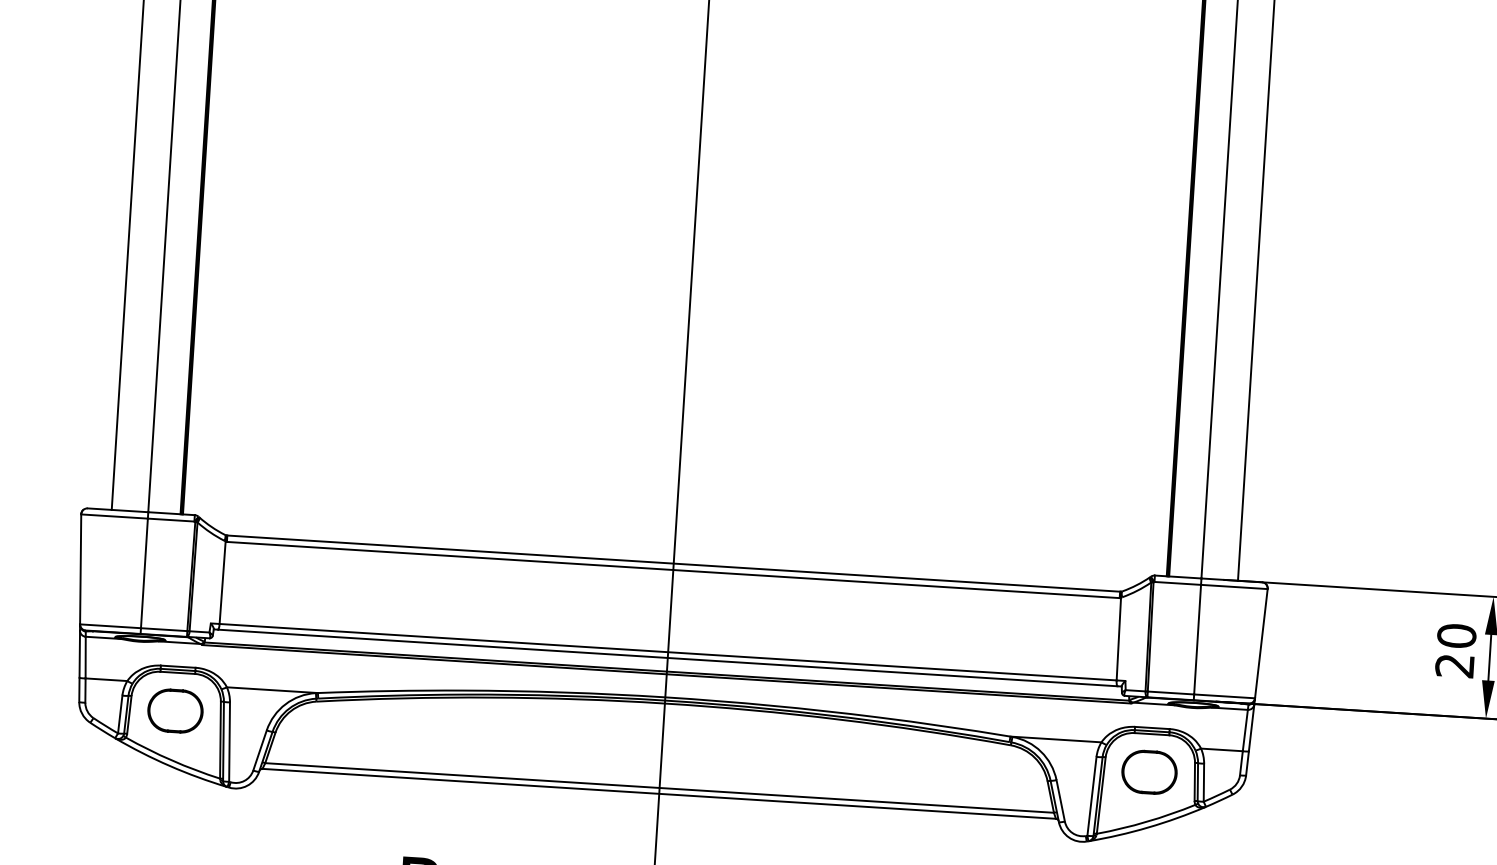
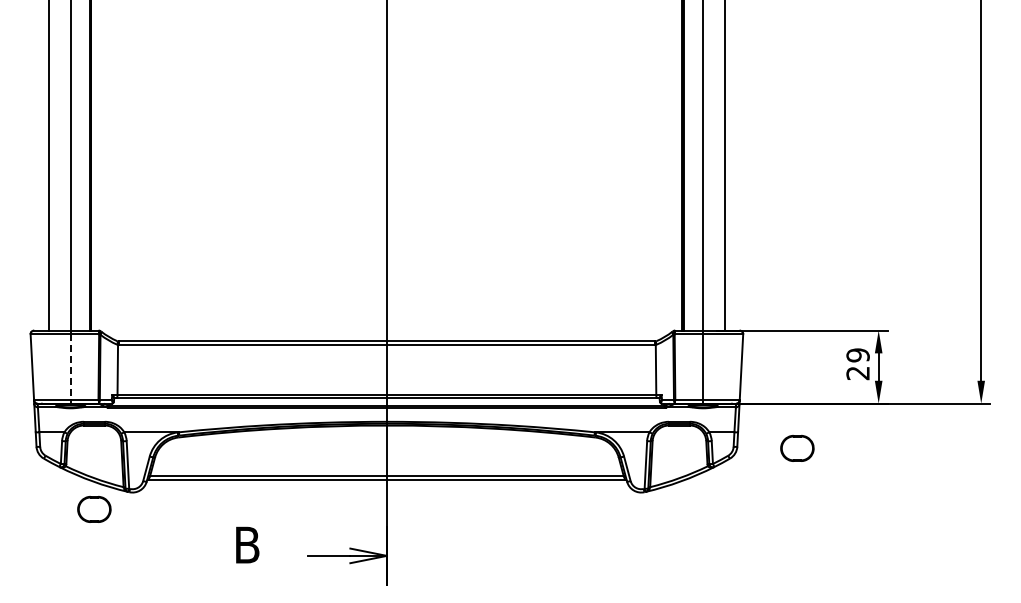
line: (144, 573) -> (70, 367), solid -> dashed
text: (1455, 636) -> (857, 355), 20 -> 29
part: (175, 709) -> (94, 508), moved
part: (1149, 770) -> (797, 447), moved

